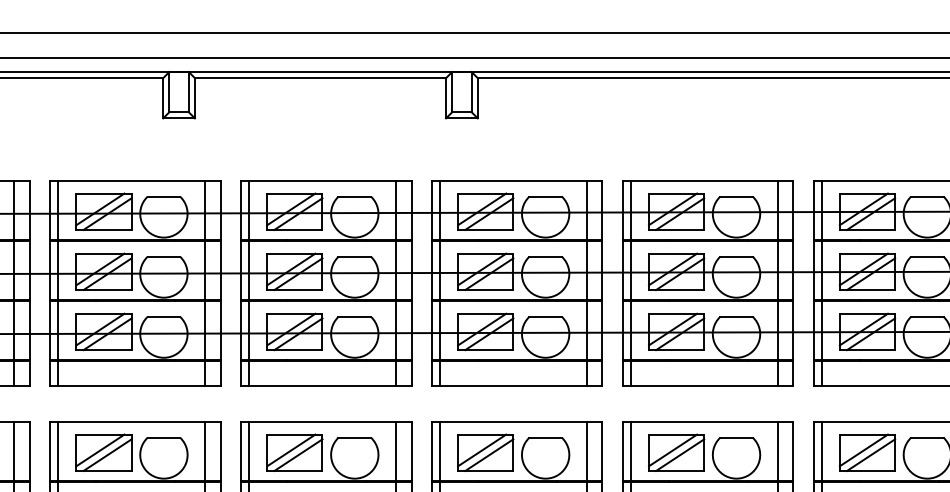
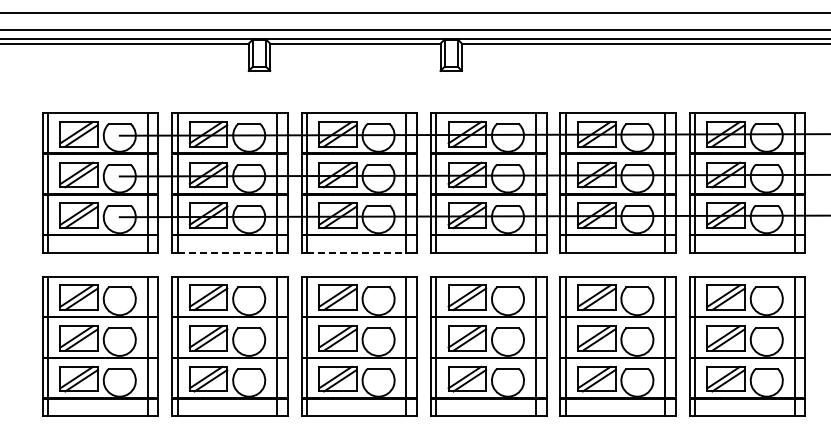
line: (131, 386) -> (227, 252), solid -> dashed
line: (322, 386) -> (356, 252), solid -> dashed

